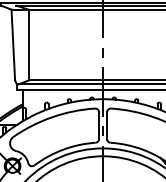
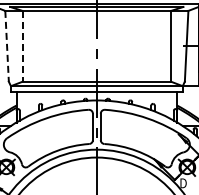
line: (13, 45) -> (7, 46), solid -> dashed
line: (28, 45) -> (22, 46), solid -> dashed

